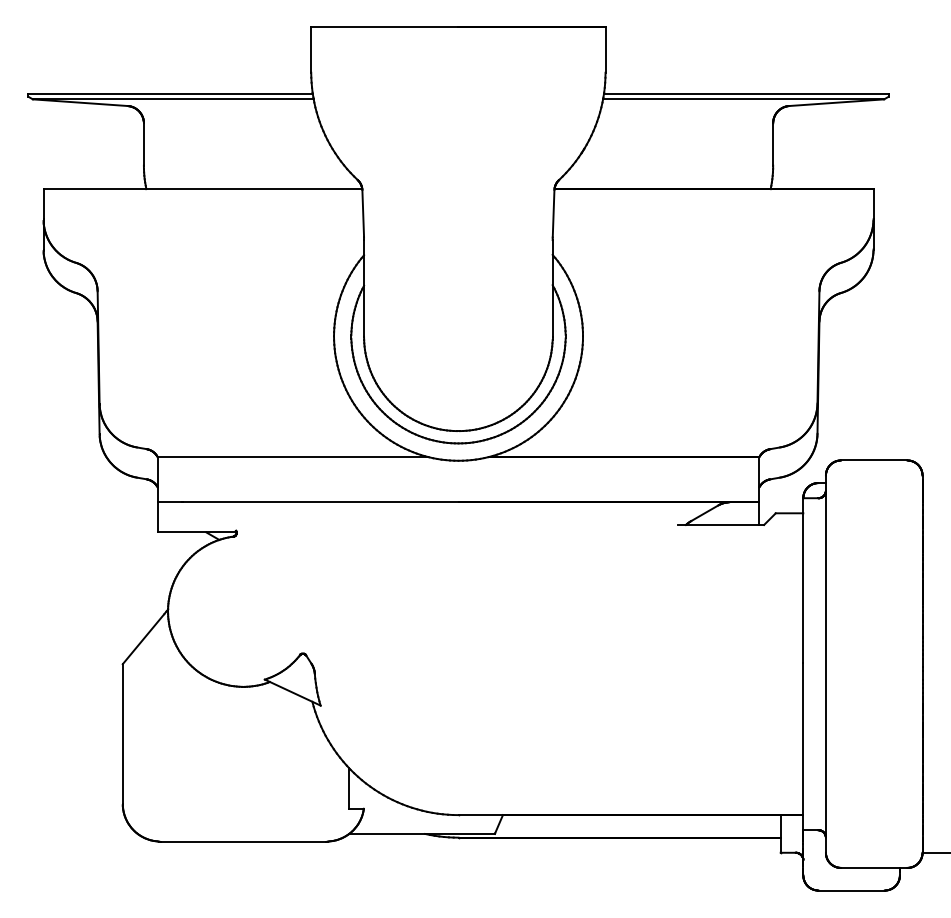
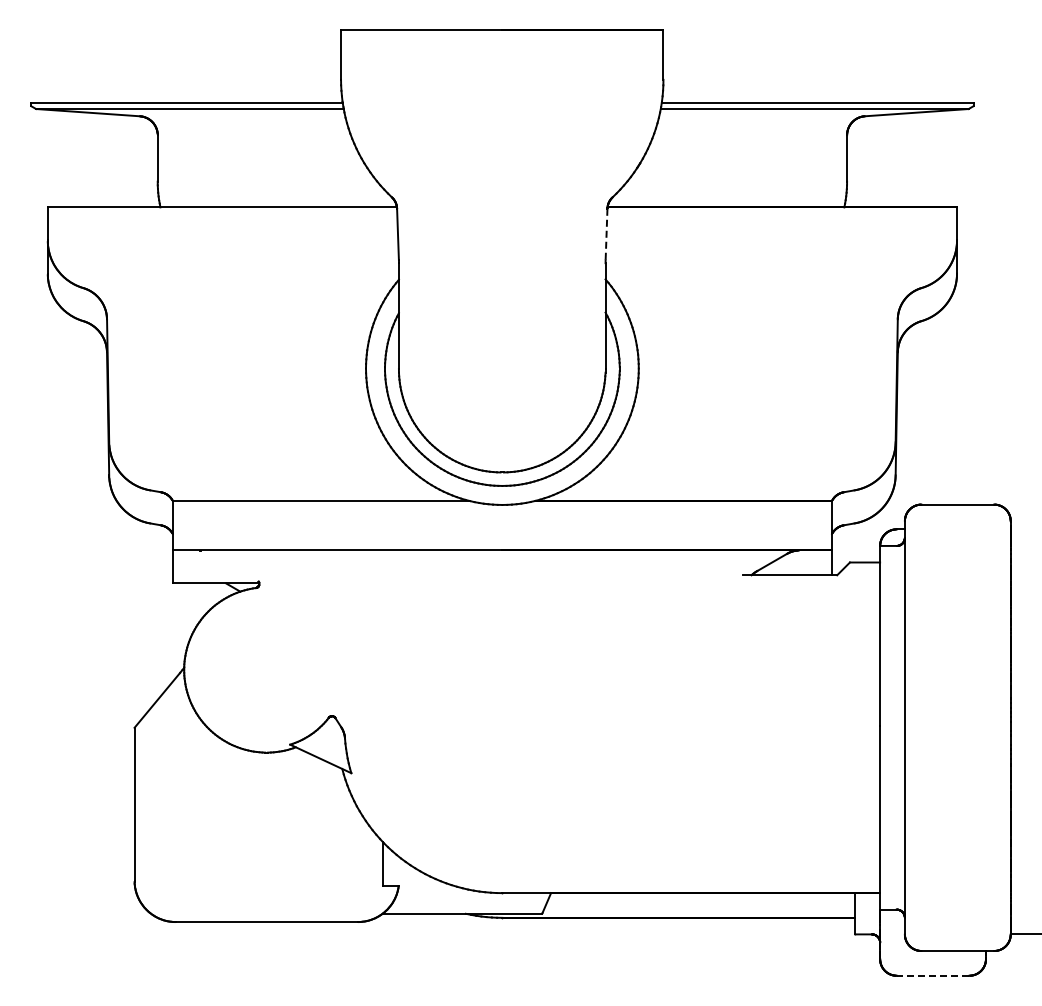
line: (553, 213) -> (606, 234), solid -> dashed
line: (851, 890) -> (932, 975), solid -> dashed

